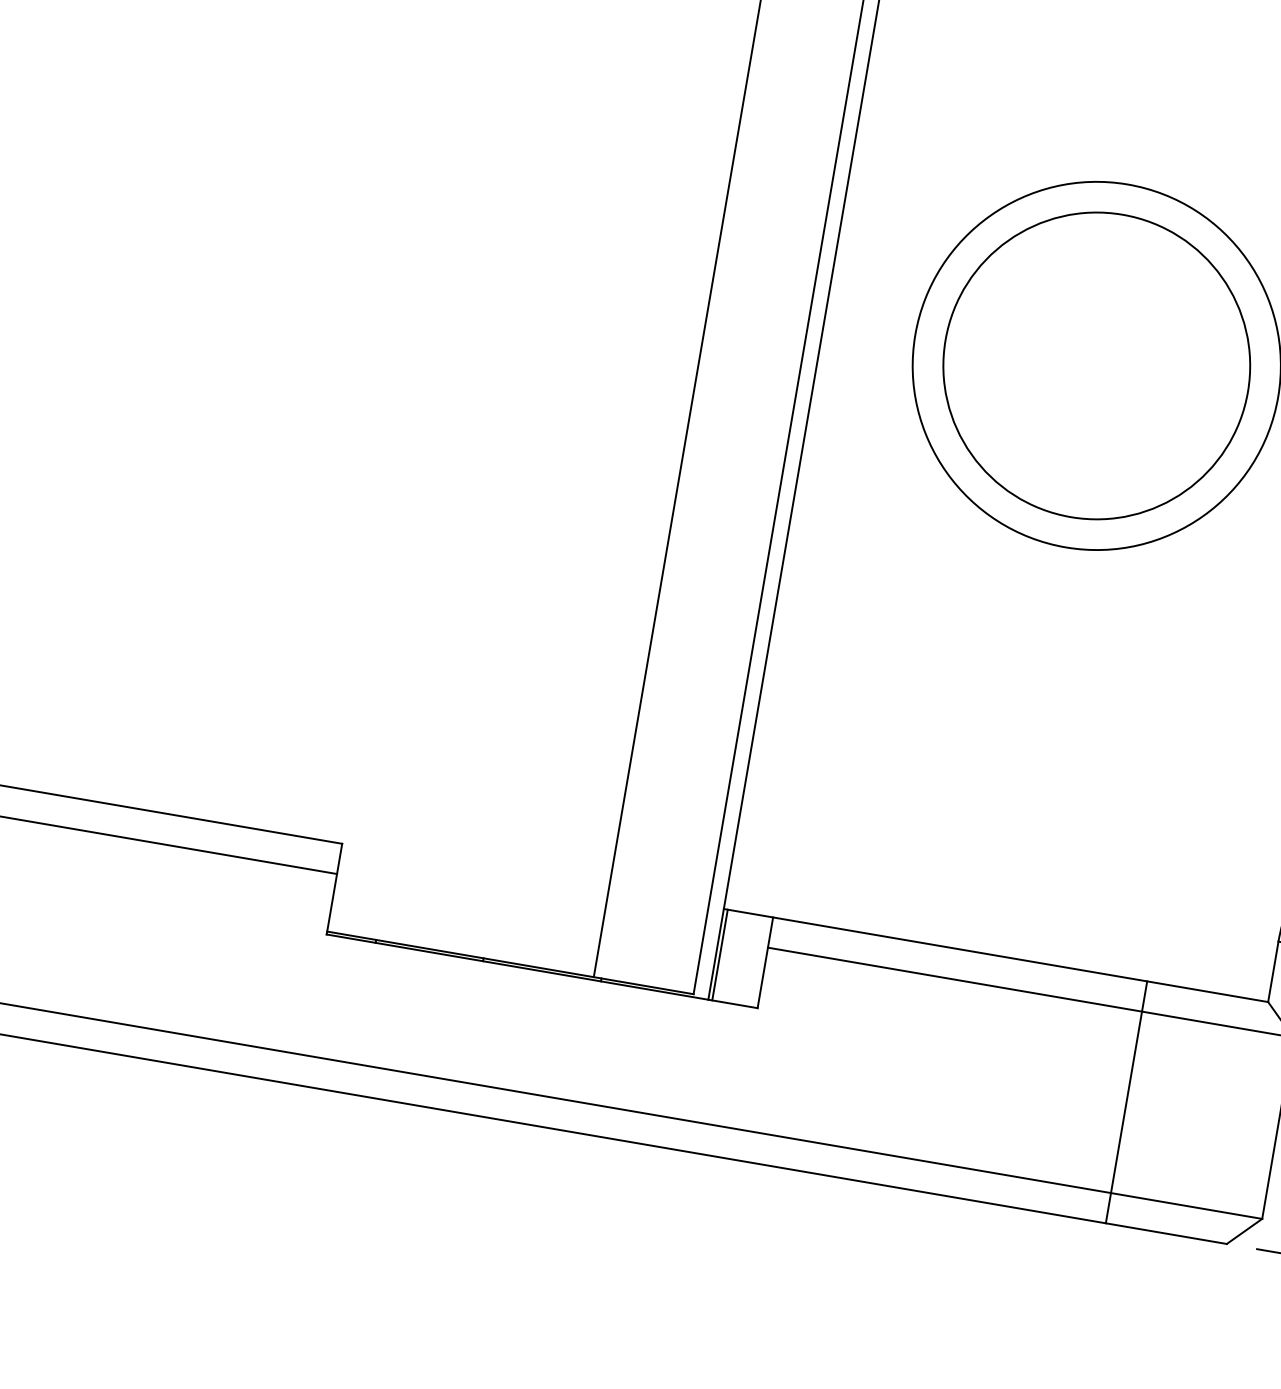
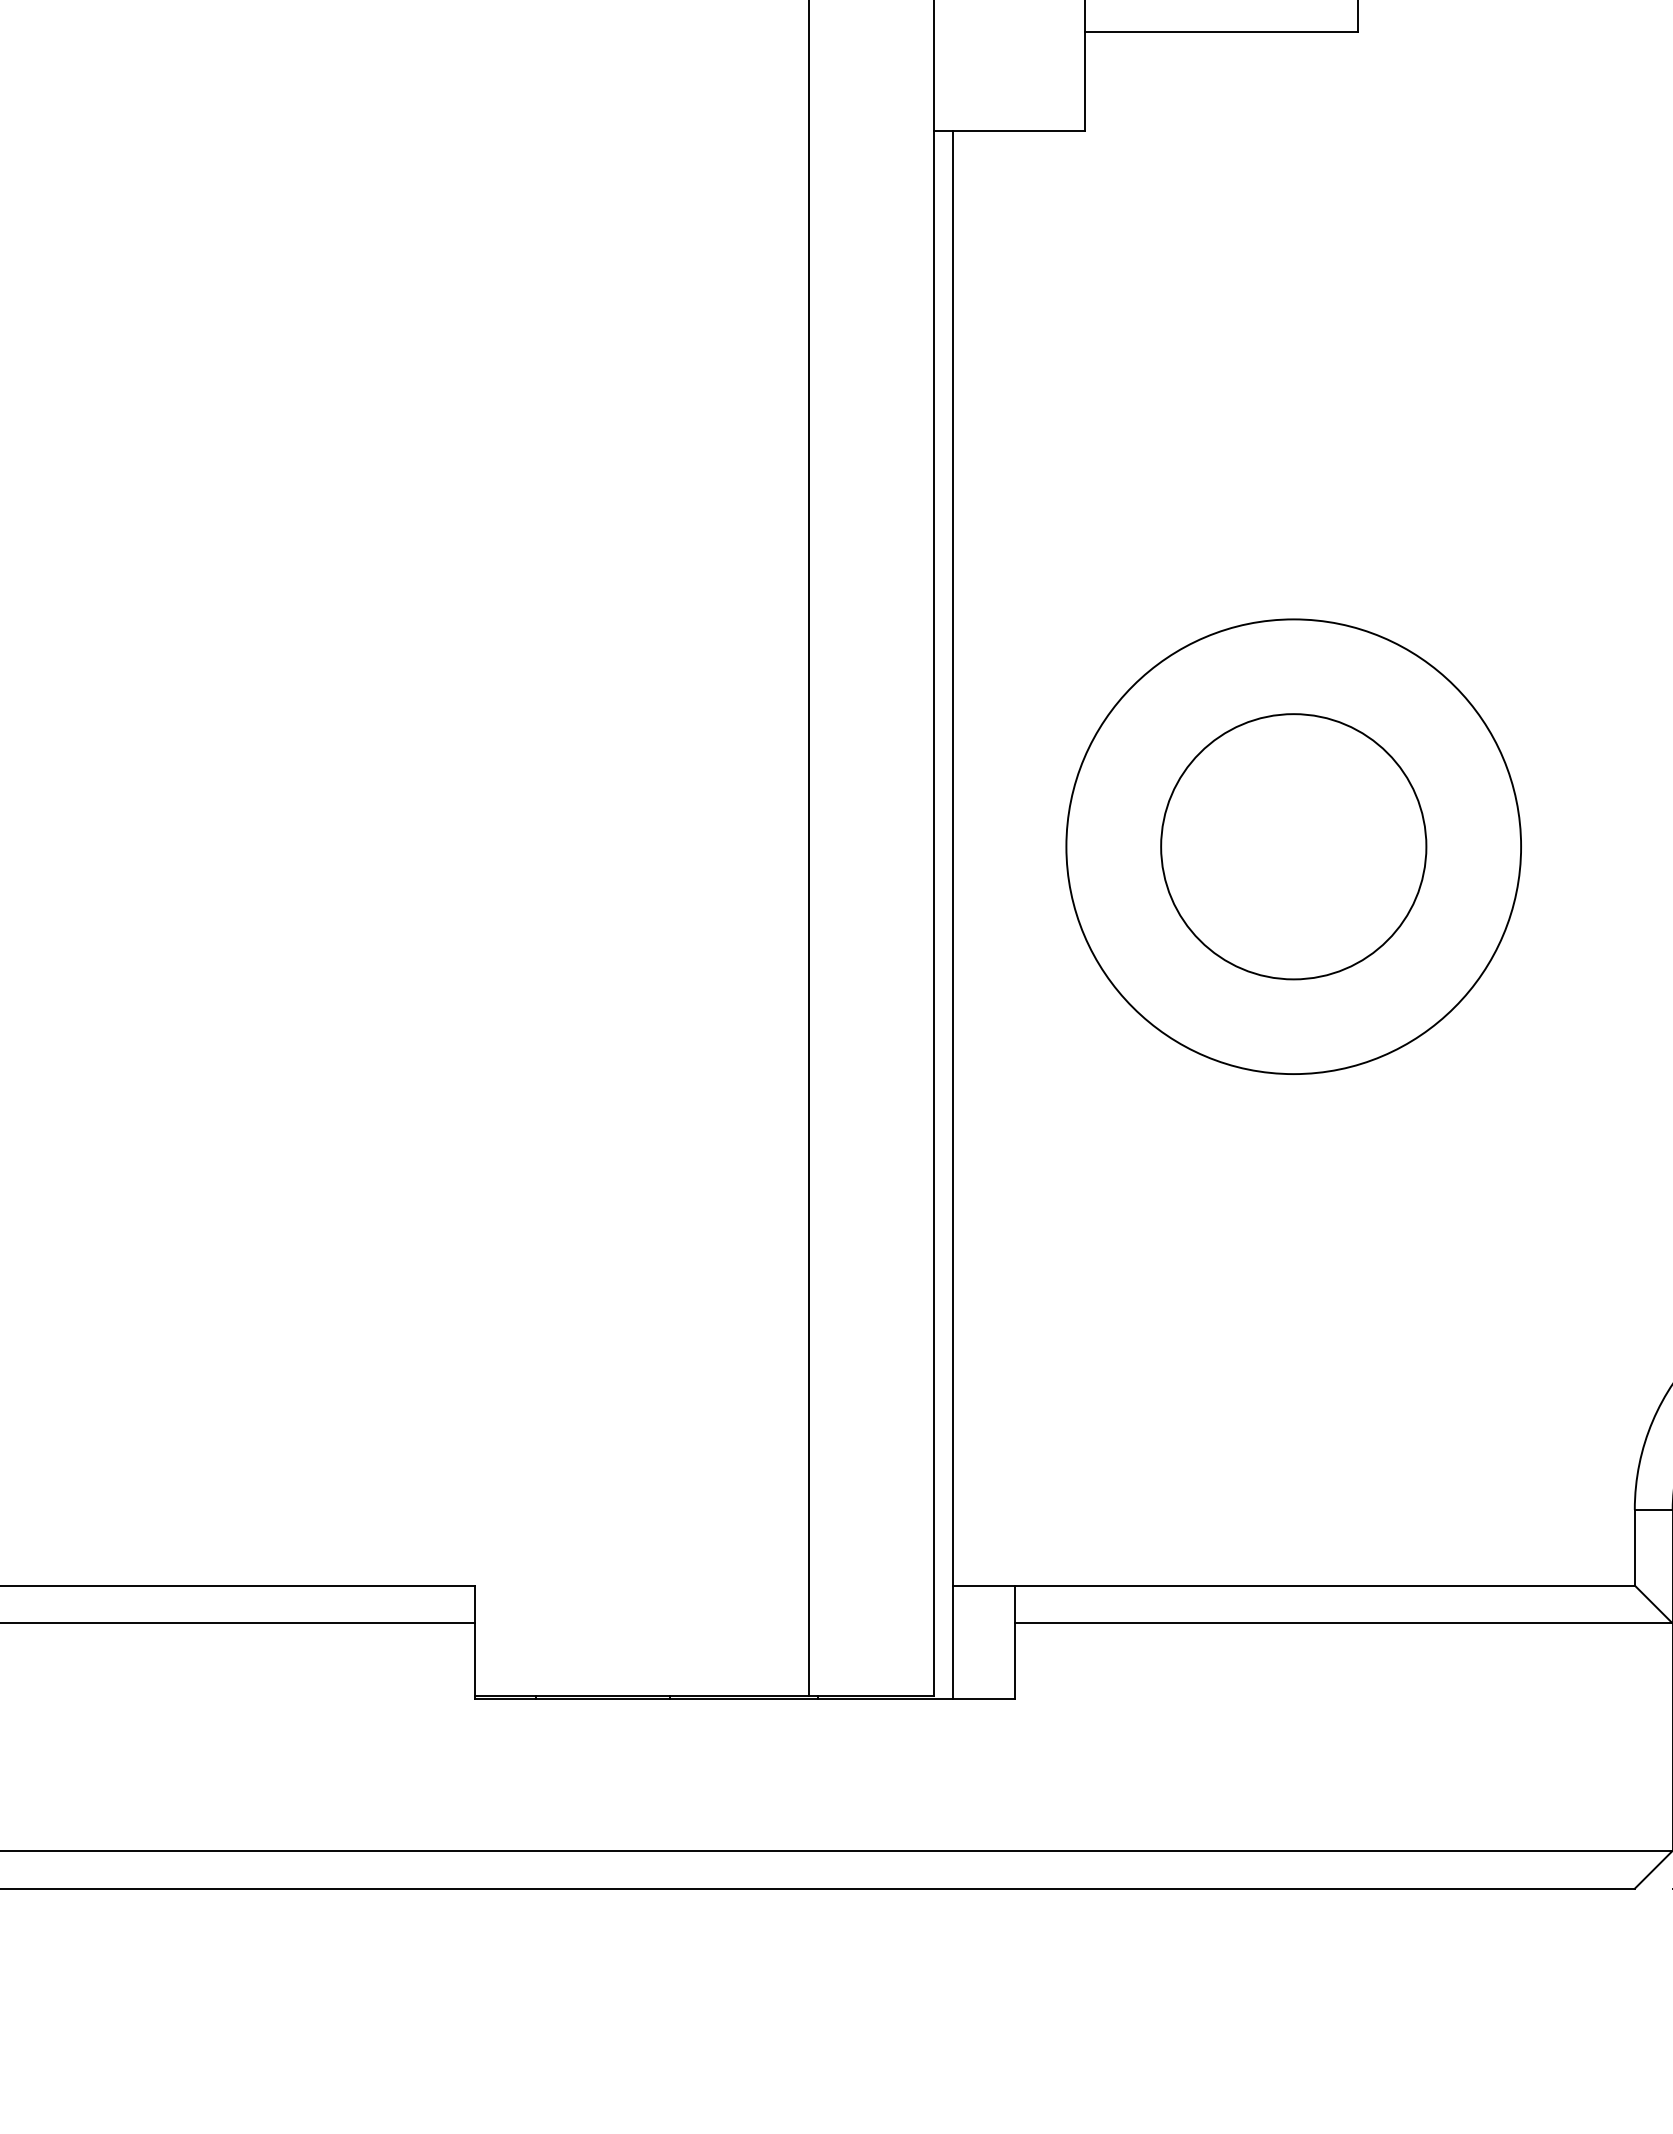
circle: (1096, 365) -> (1293, 846), size x0.7
line: (719, 955) -> (957, 1642), removed
line: (1126, 1101) -> (1483, 1736), removed

